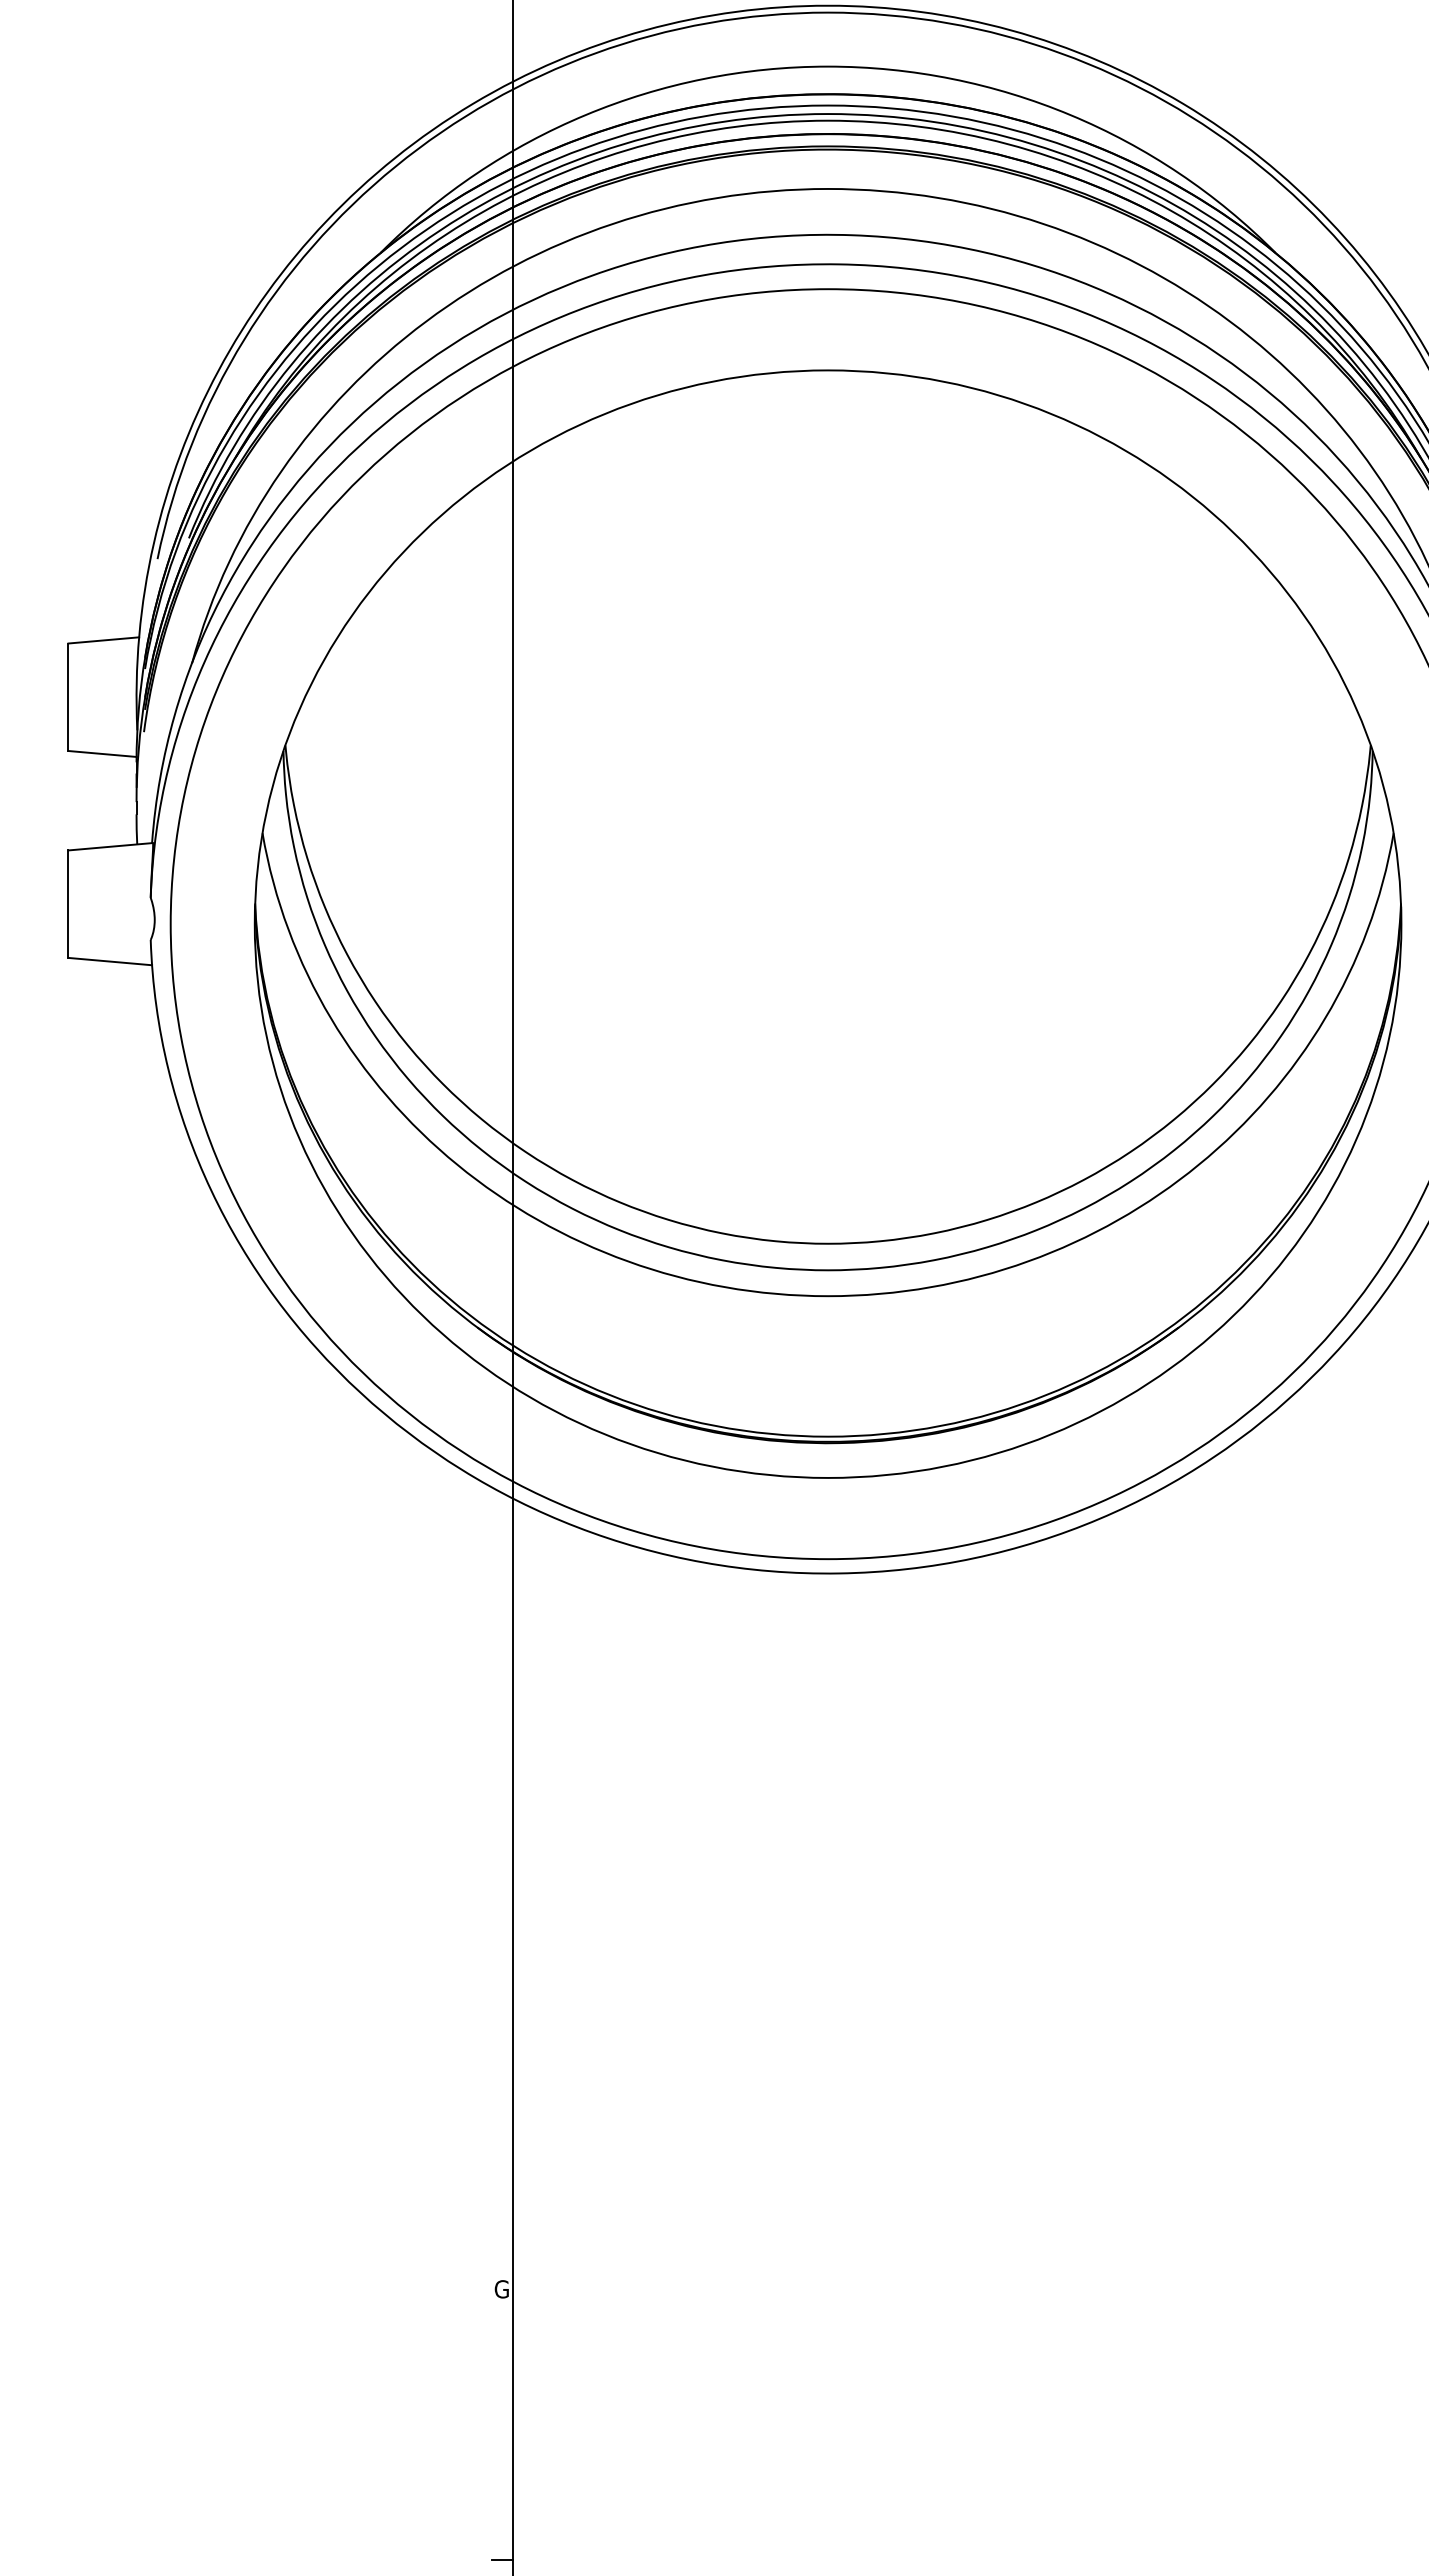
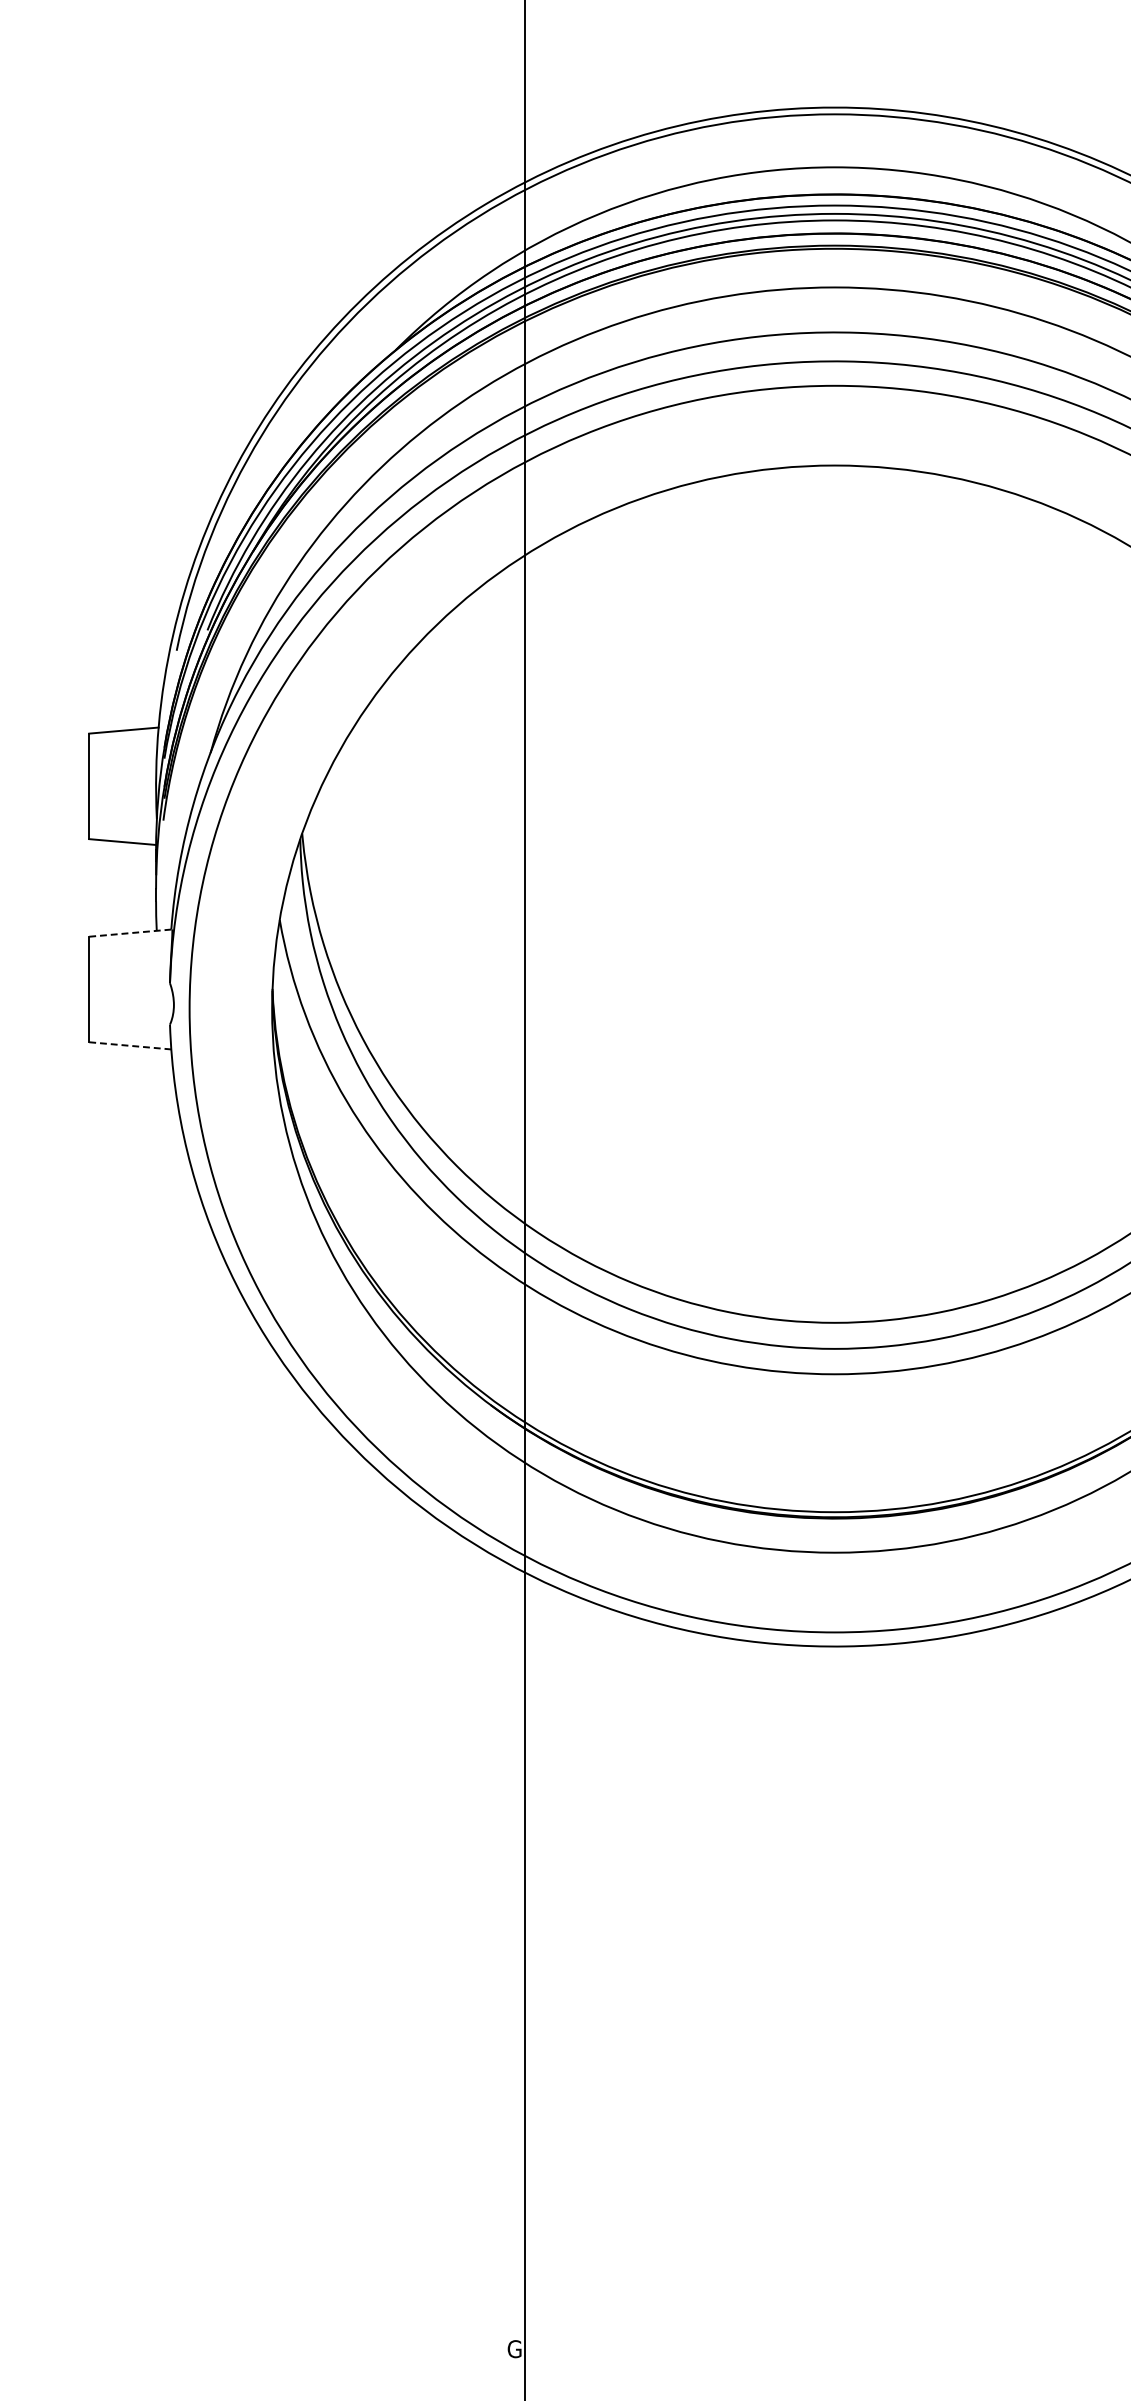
line: (111, 846) -> (131, 932), solid -> dashed
line: (110, 961) -> (130, 1045), solid -> dashed

